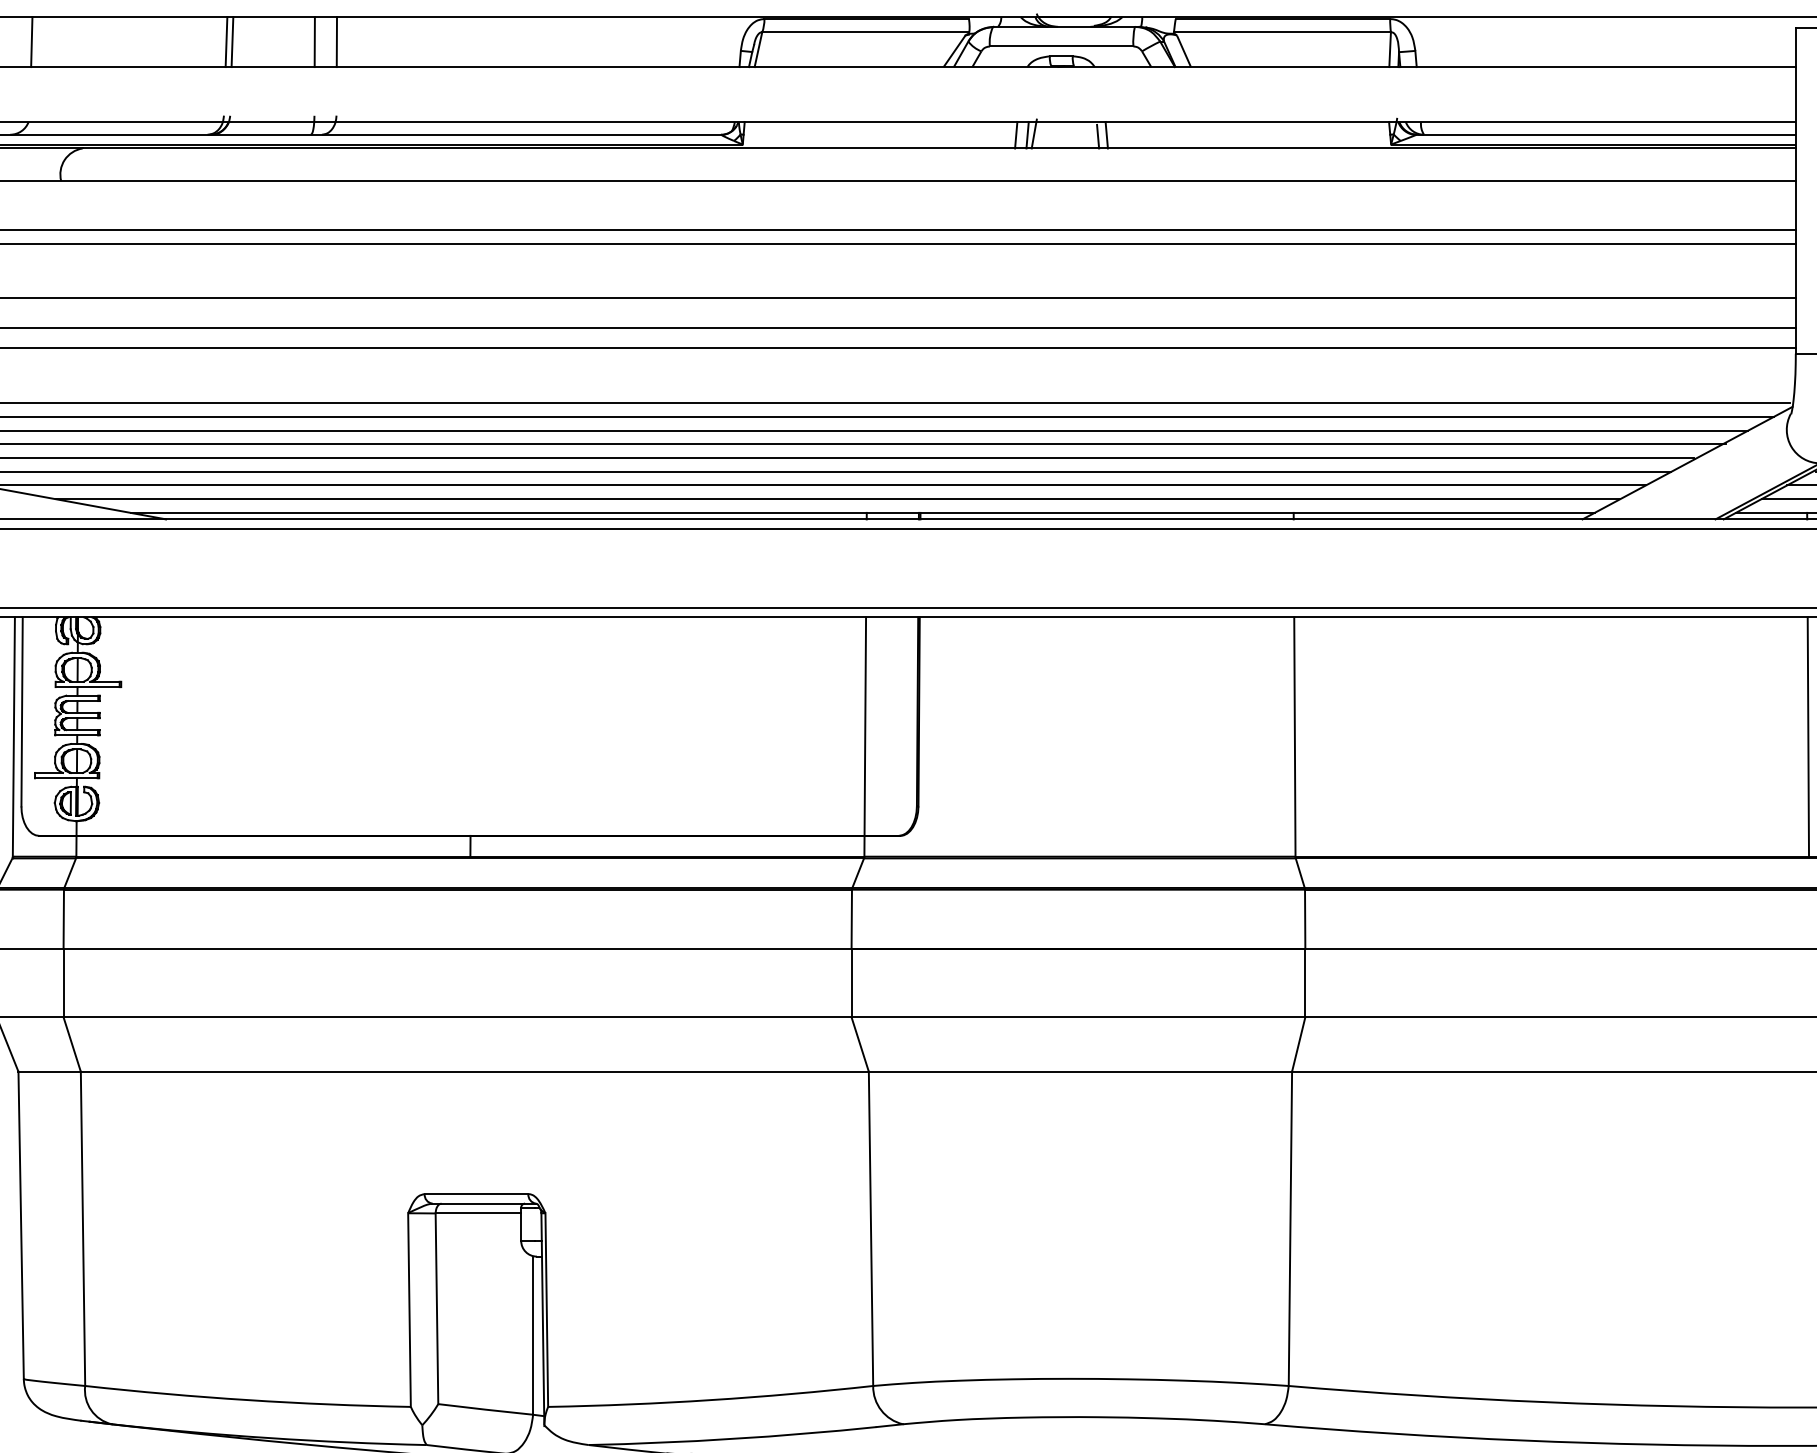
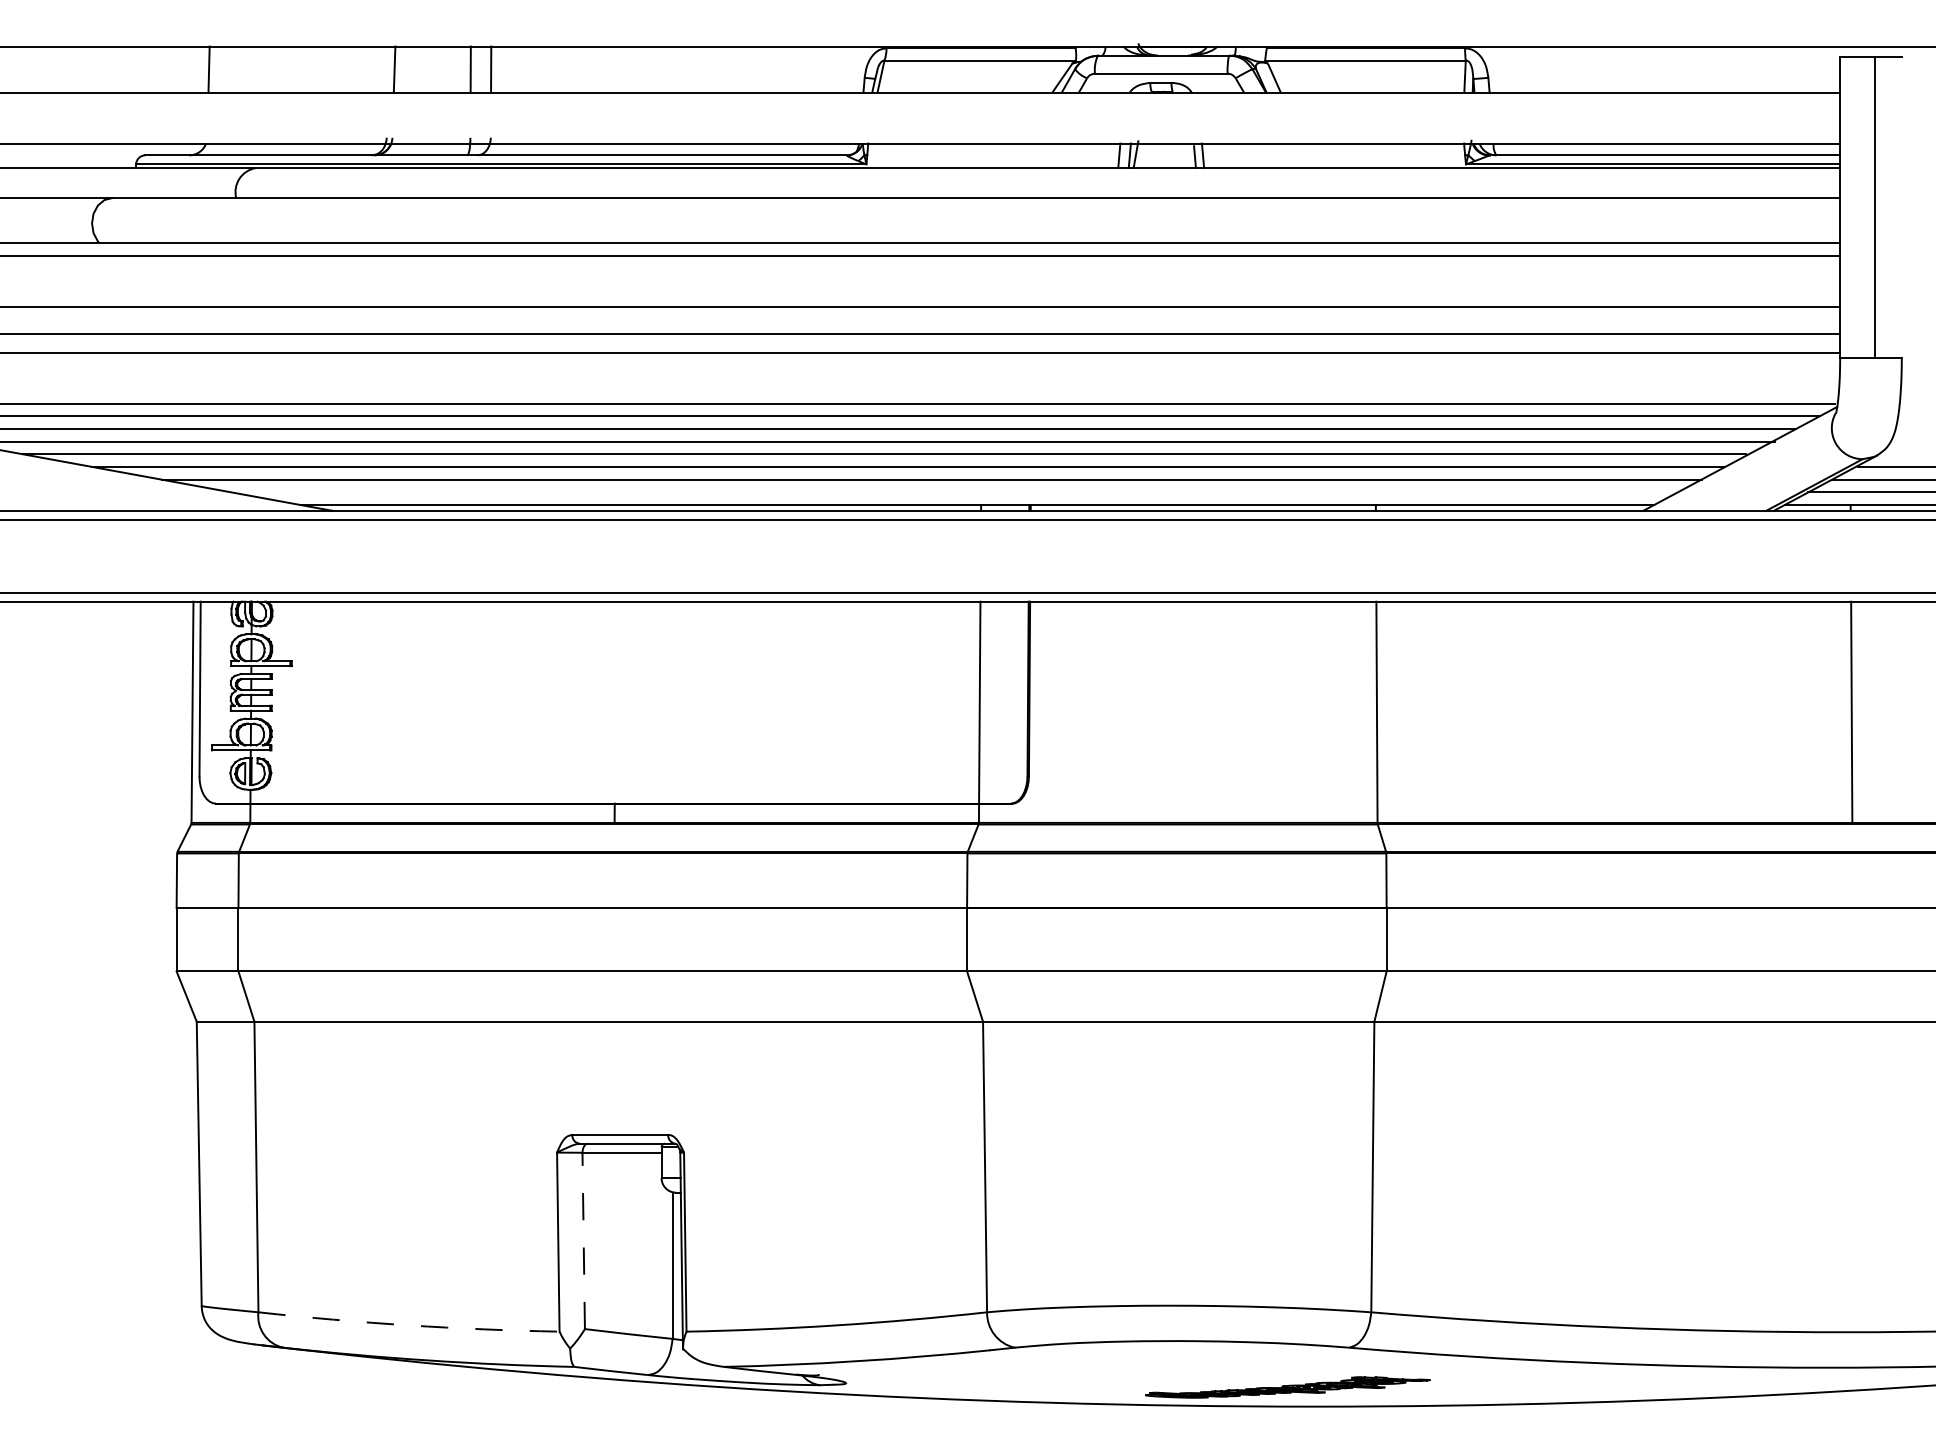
line: (225, 41) -> (388, 69), removed
line: (837, 499) -> (954, 492), removed
line: (436, 1308) -> (583, 1240), solid -> dashed
arc: (247, 1400) -> (408, 1325), solid -> dashed

